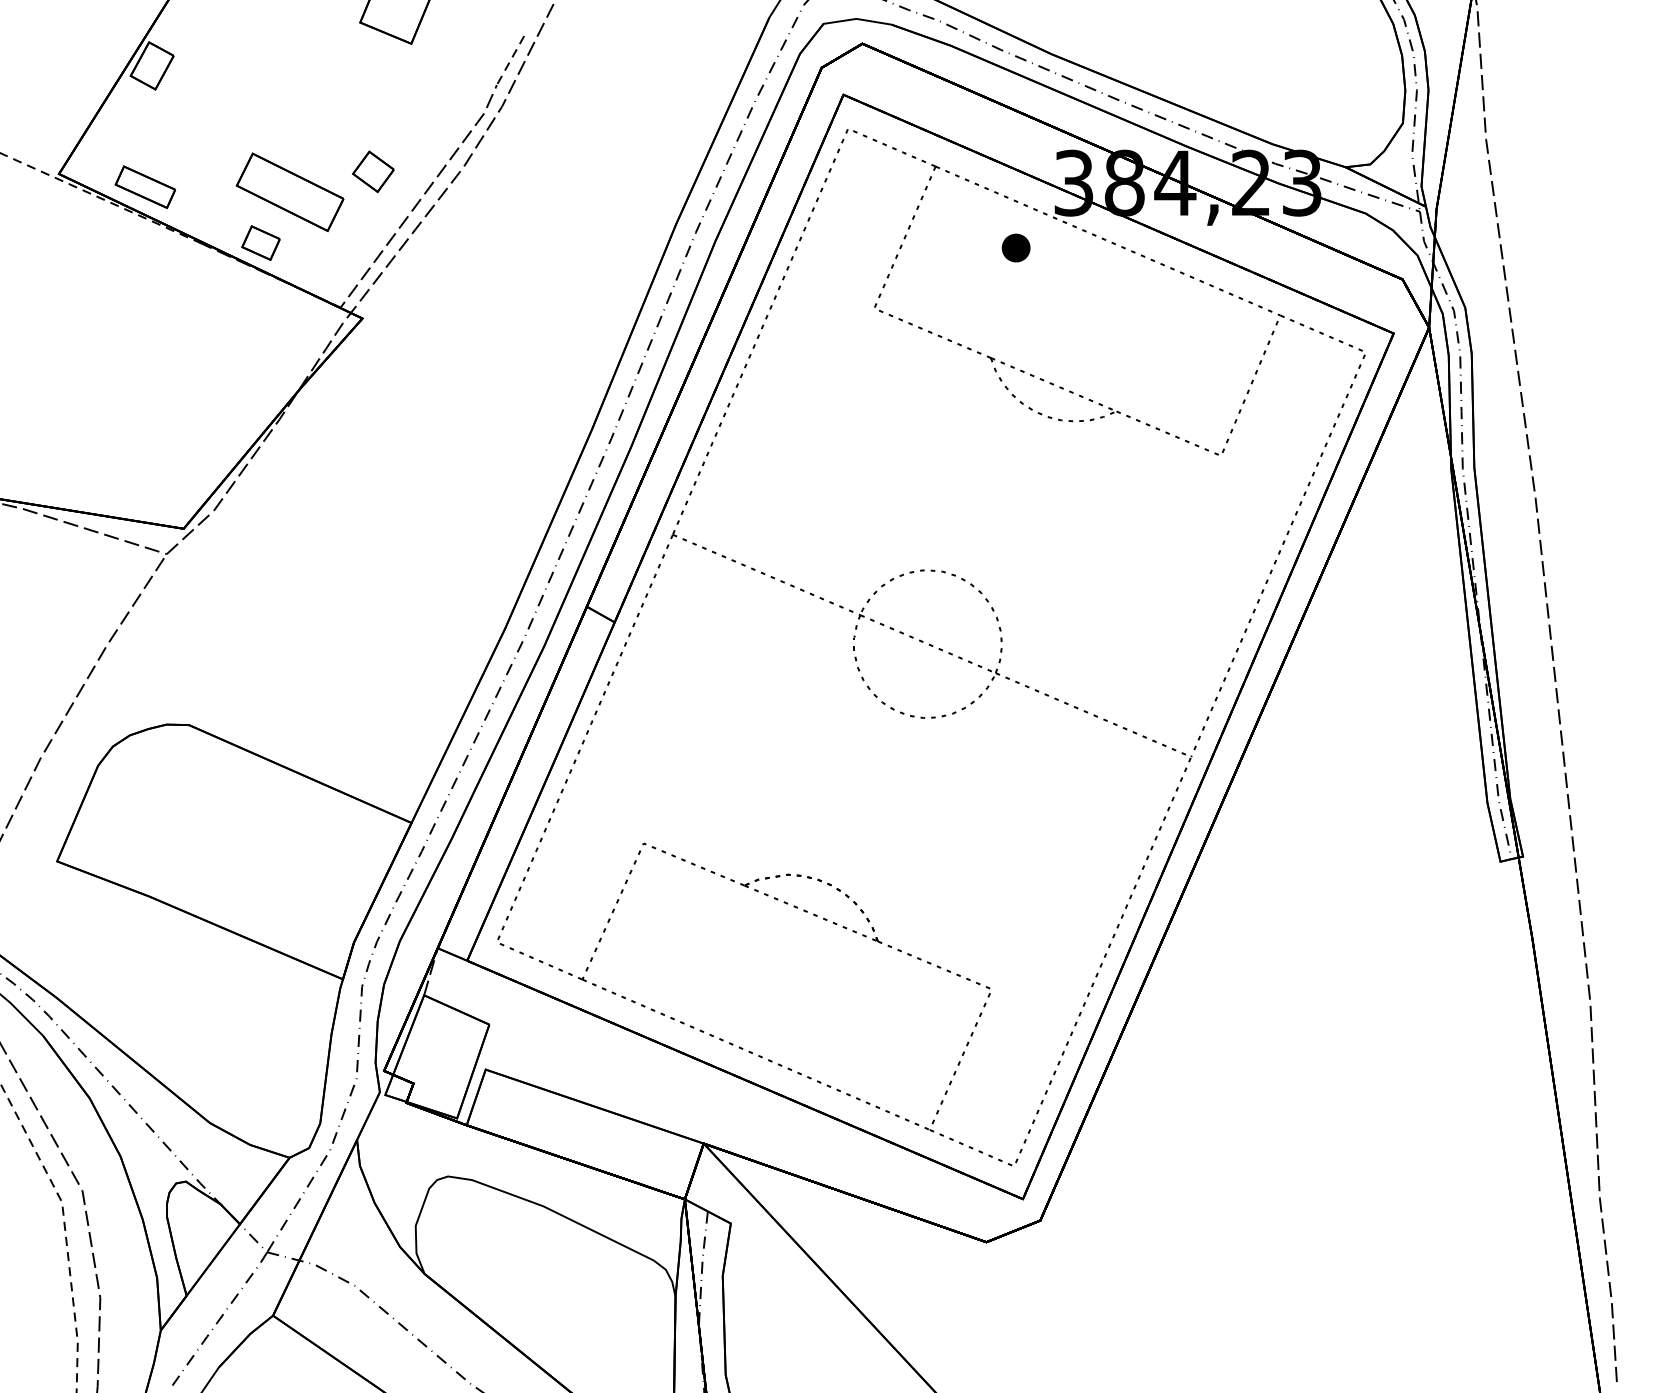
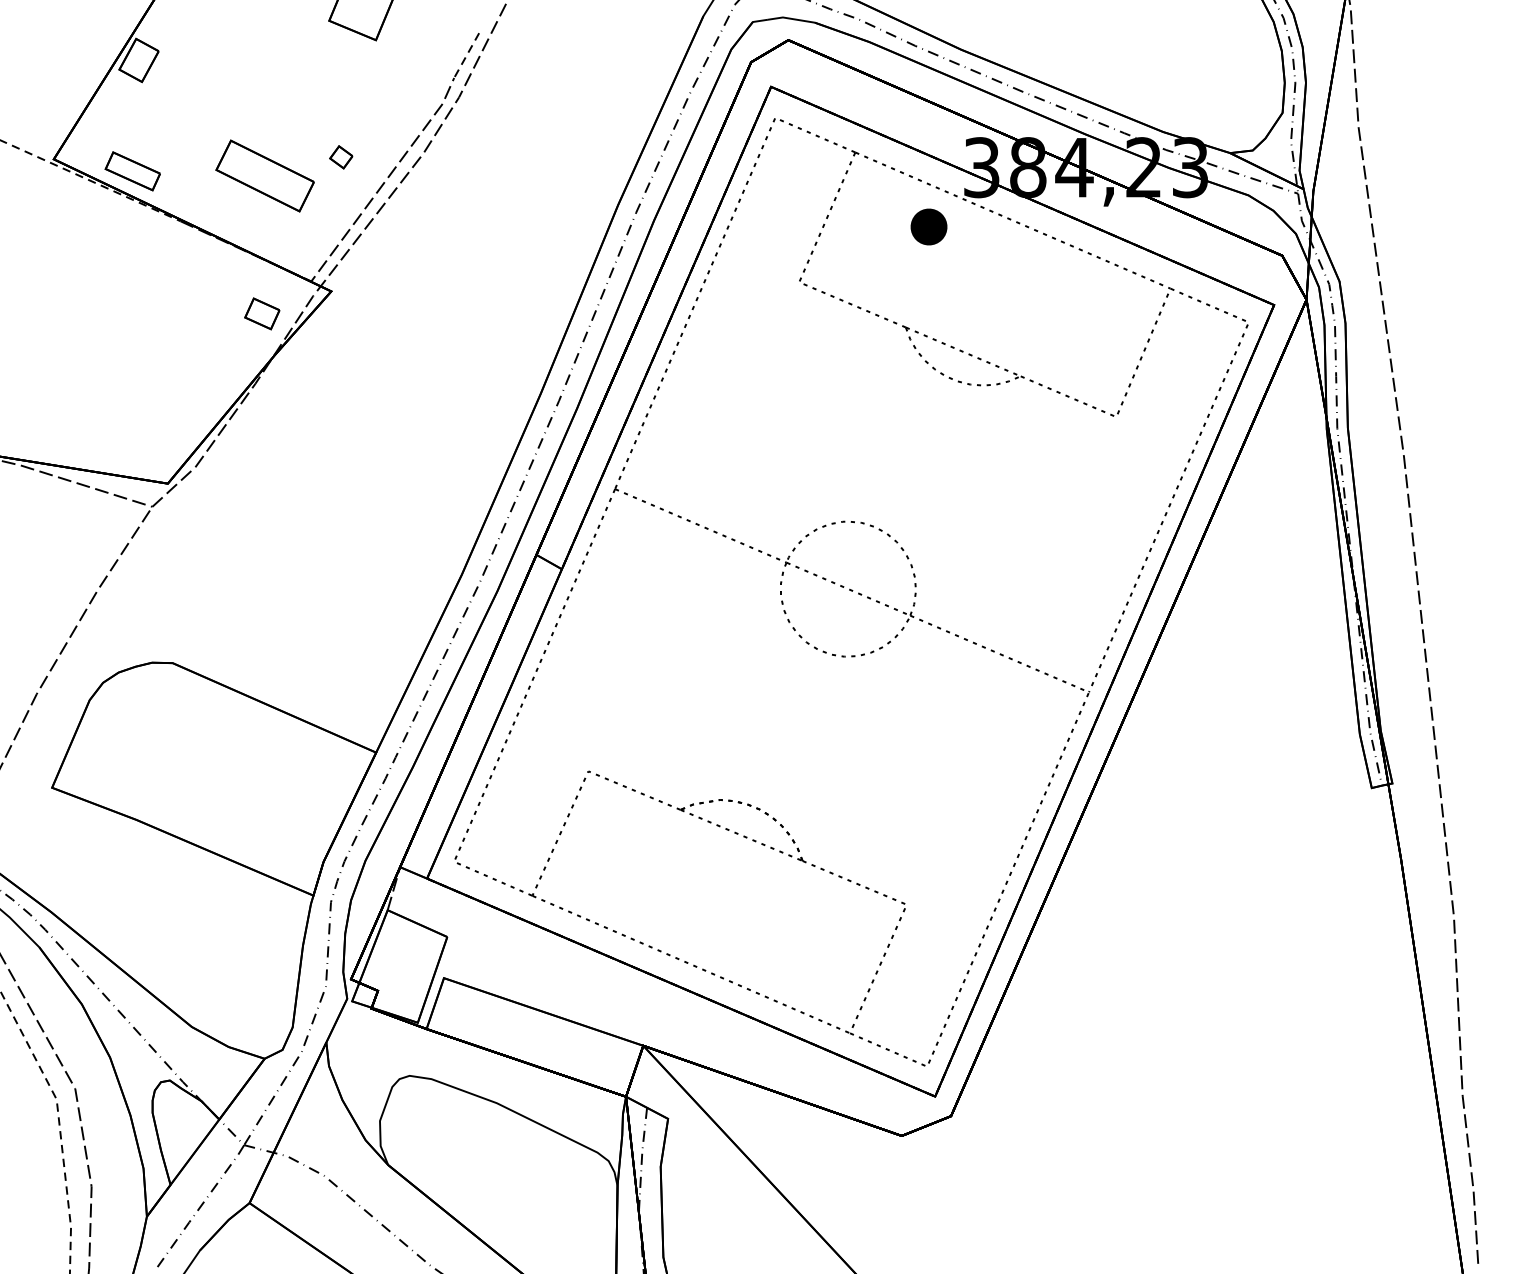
part: (373, 171) -> (341, 156), size x0.6
part: (260, 242) -> (261, 313), moved
part: (1015, 247) -> (928, 226), size x1.4

